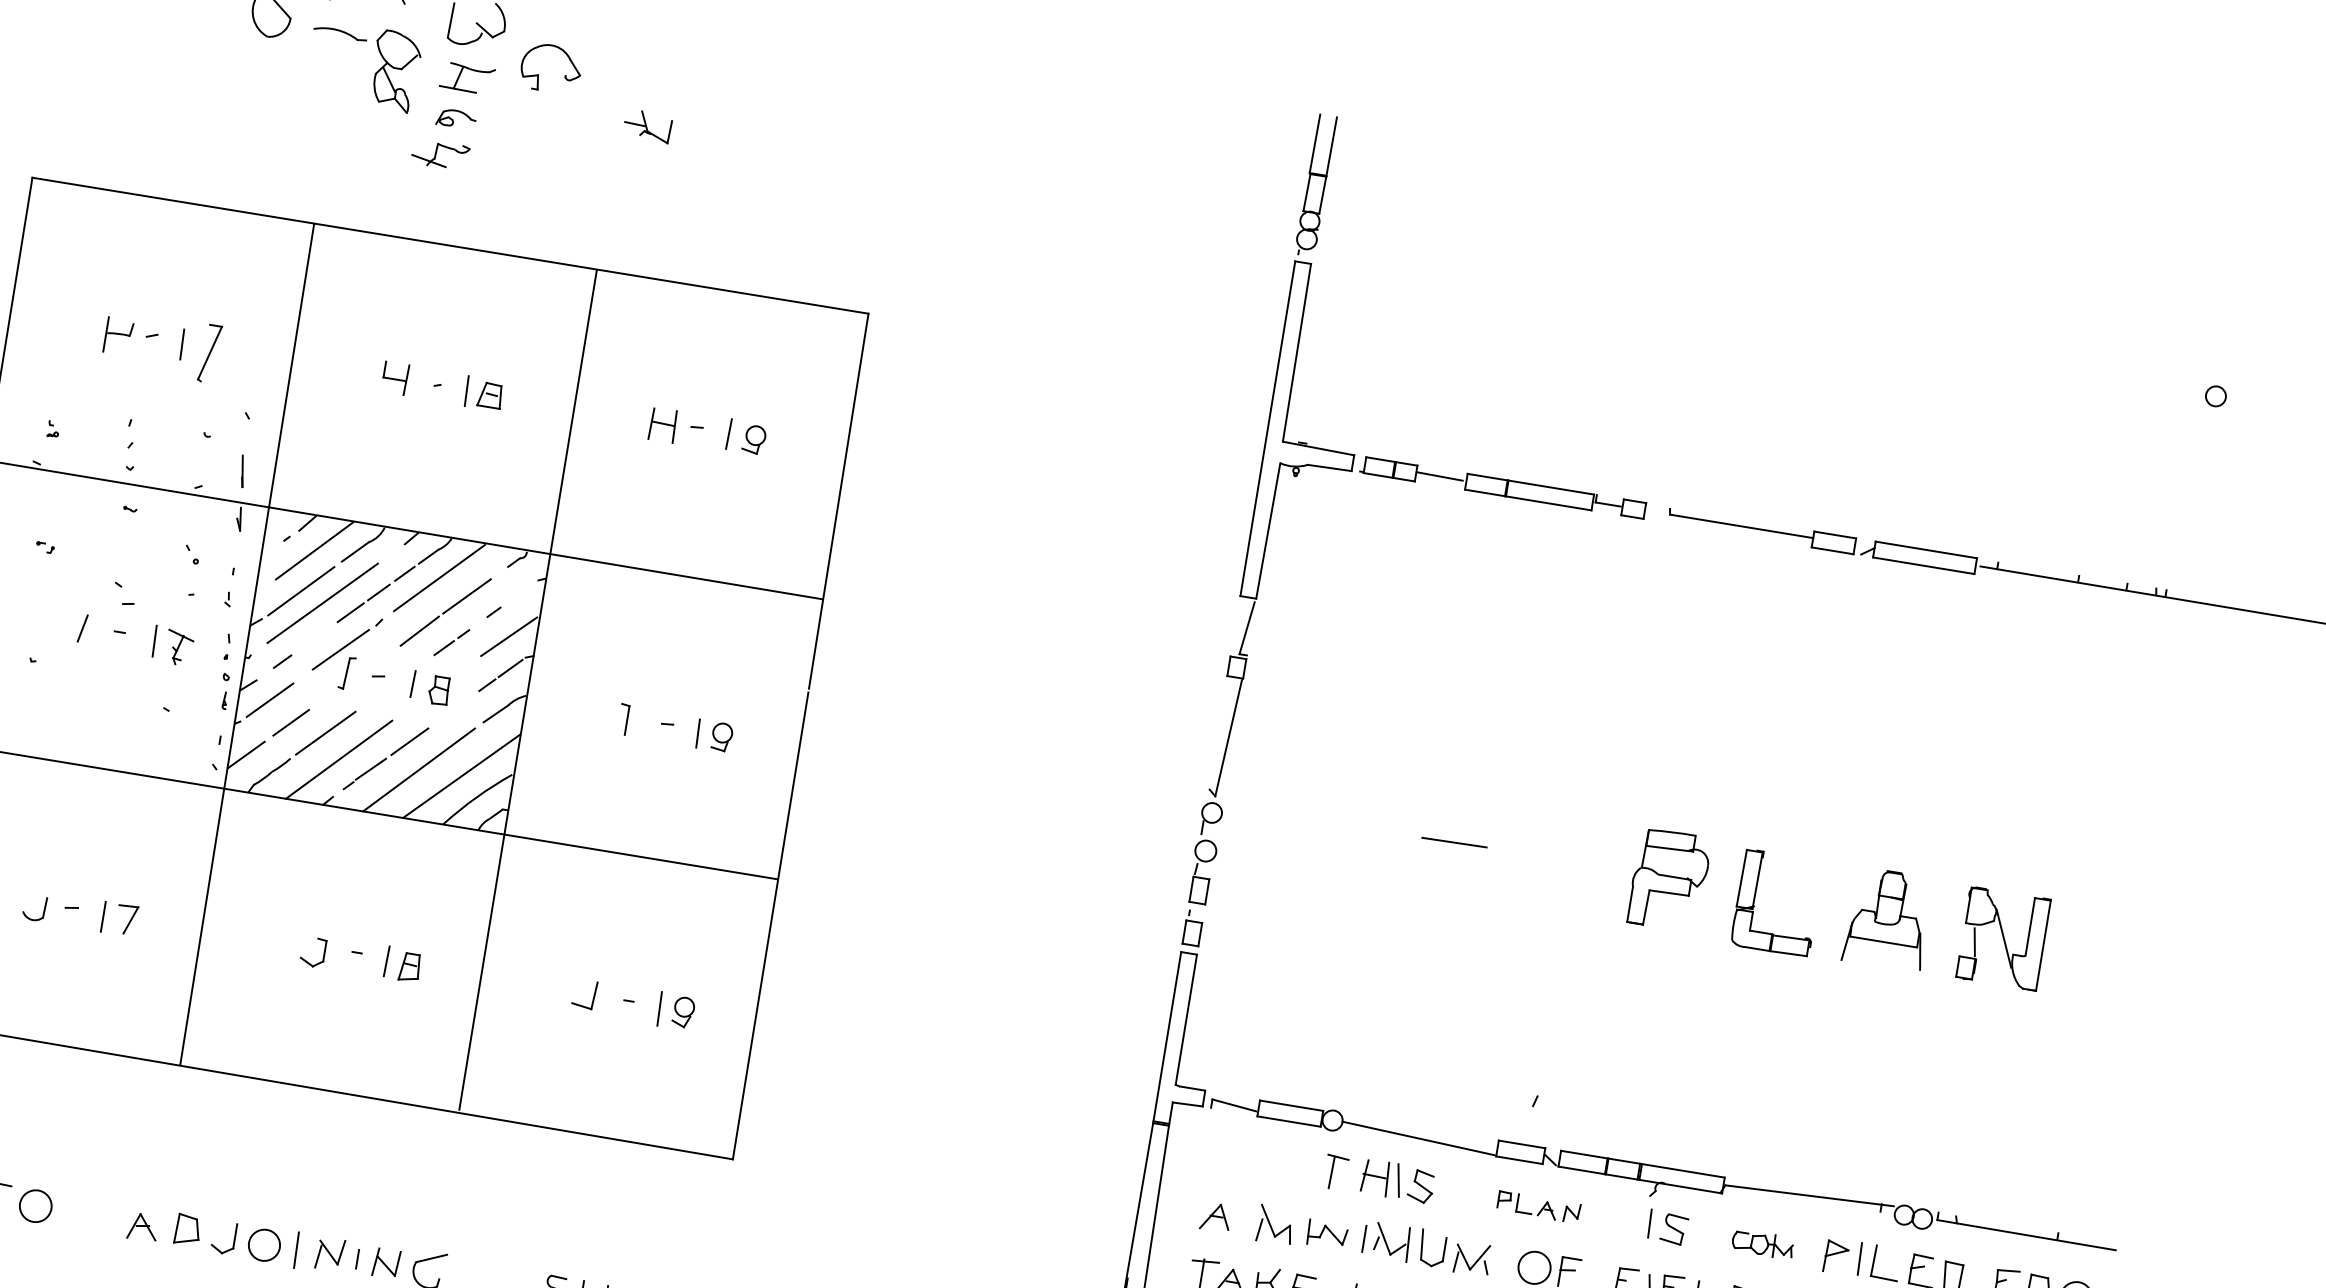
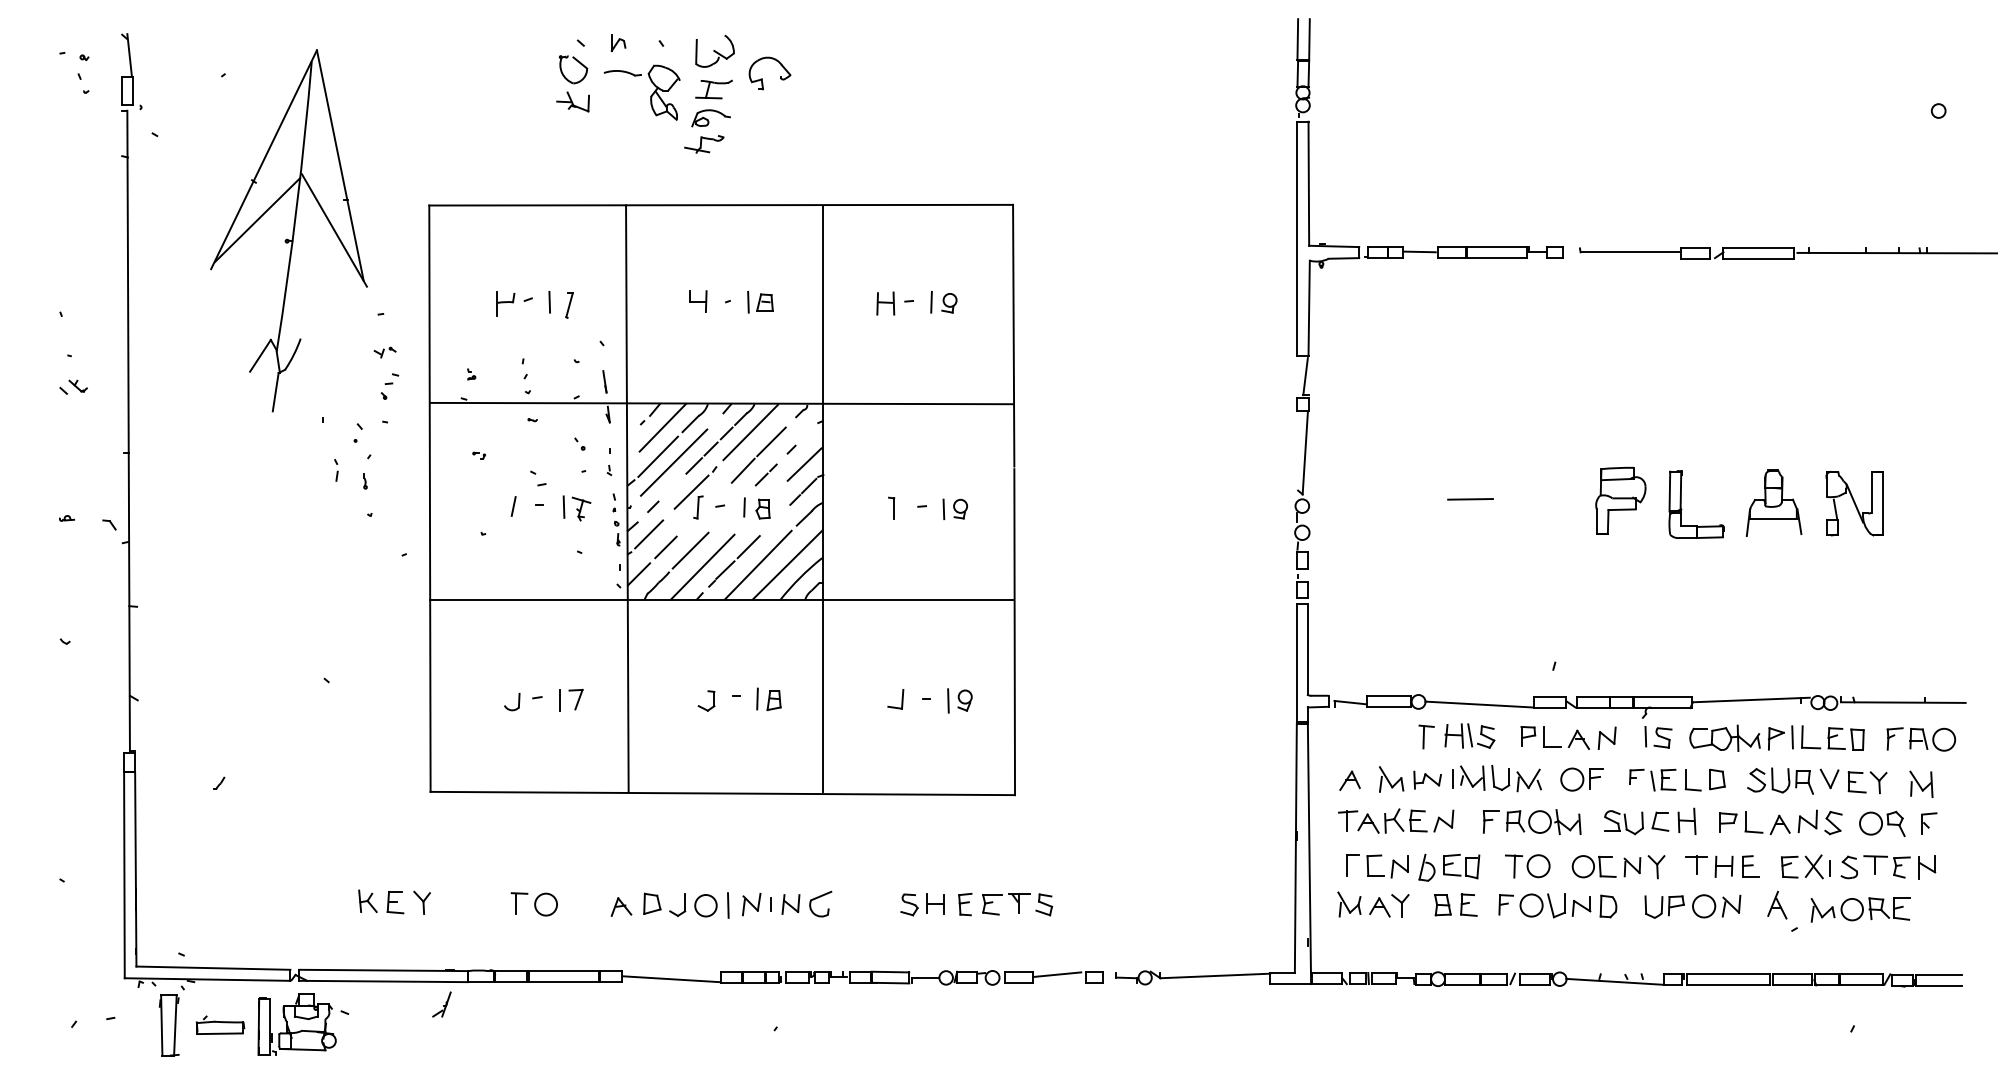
part: (455, 119) -> (710, 118), size x1.43
part: (647, 125) -> (572, 101), moved
part: (209, 353) -> (569, 305), size x0.62
part: (1538, 1206) -> (1568, 737), size x1.67
part: (1762, 1243) -> (1724, 737), size x1.67

